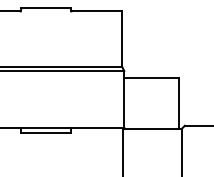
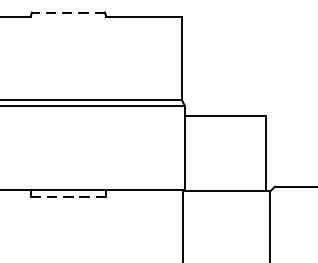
line: (46, 8) -> (69, 12), solid -> dashed
line: (45, 132) -> (67, 196), solid -> dashed

